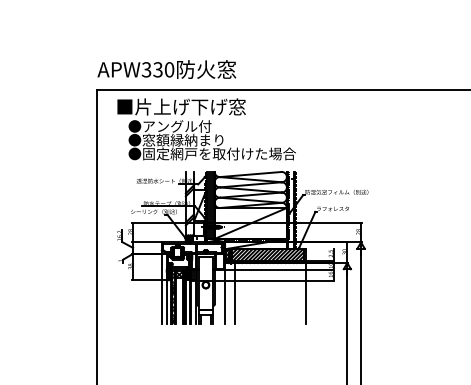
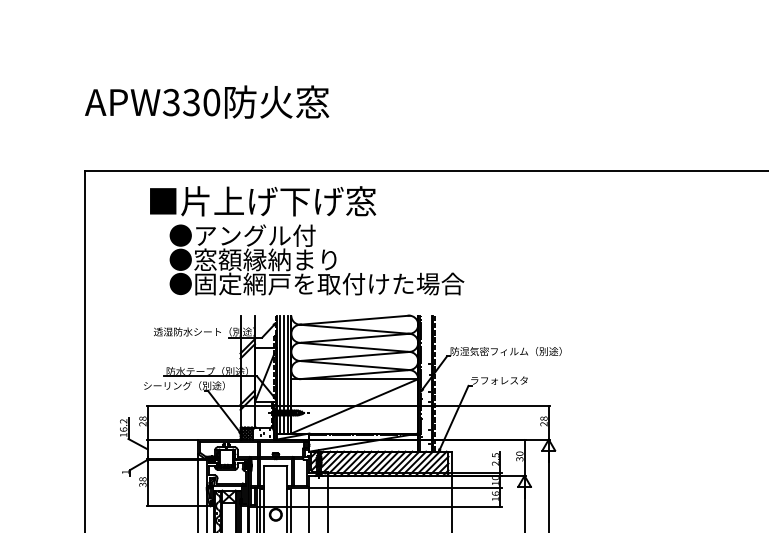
text: (166, 69) -> (206, 101), moved
text: (206, 129) -> (306, 240), moved

